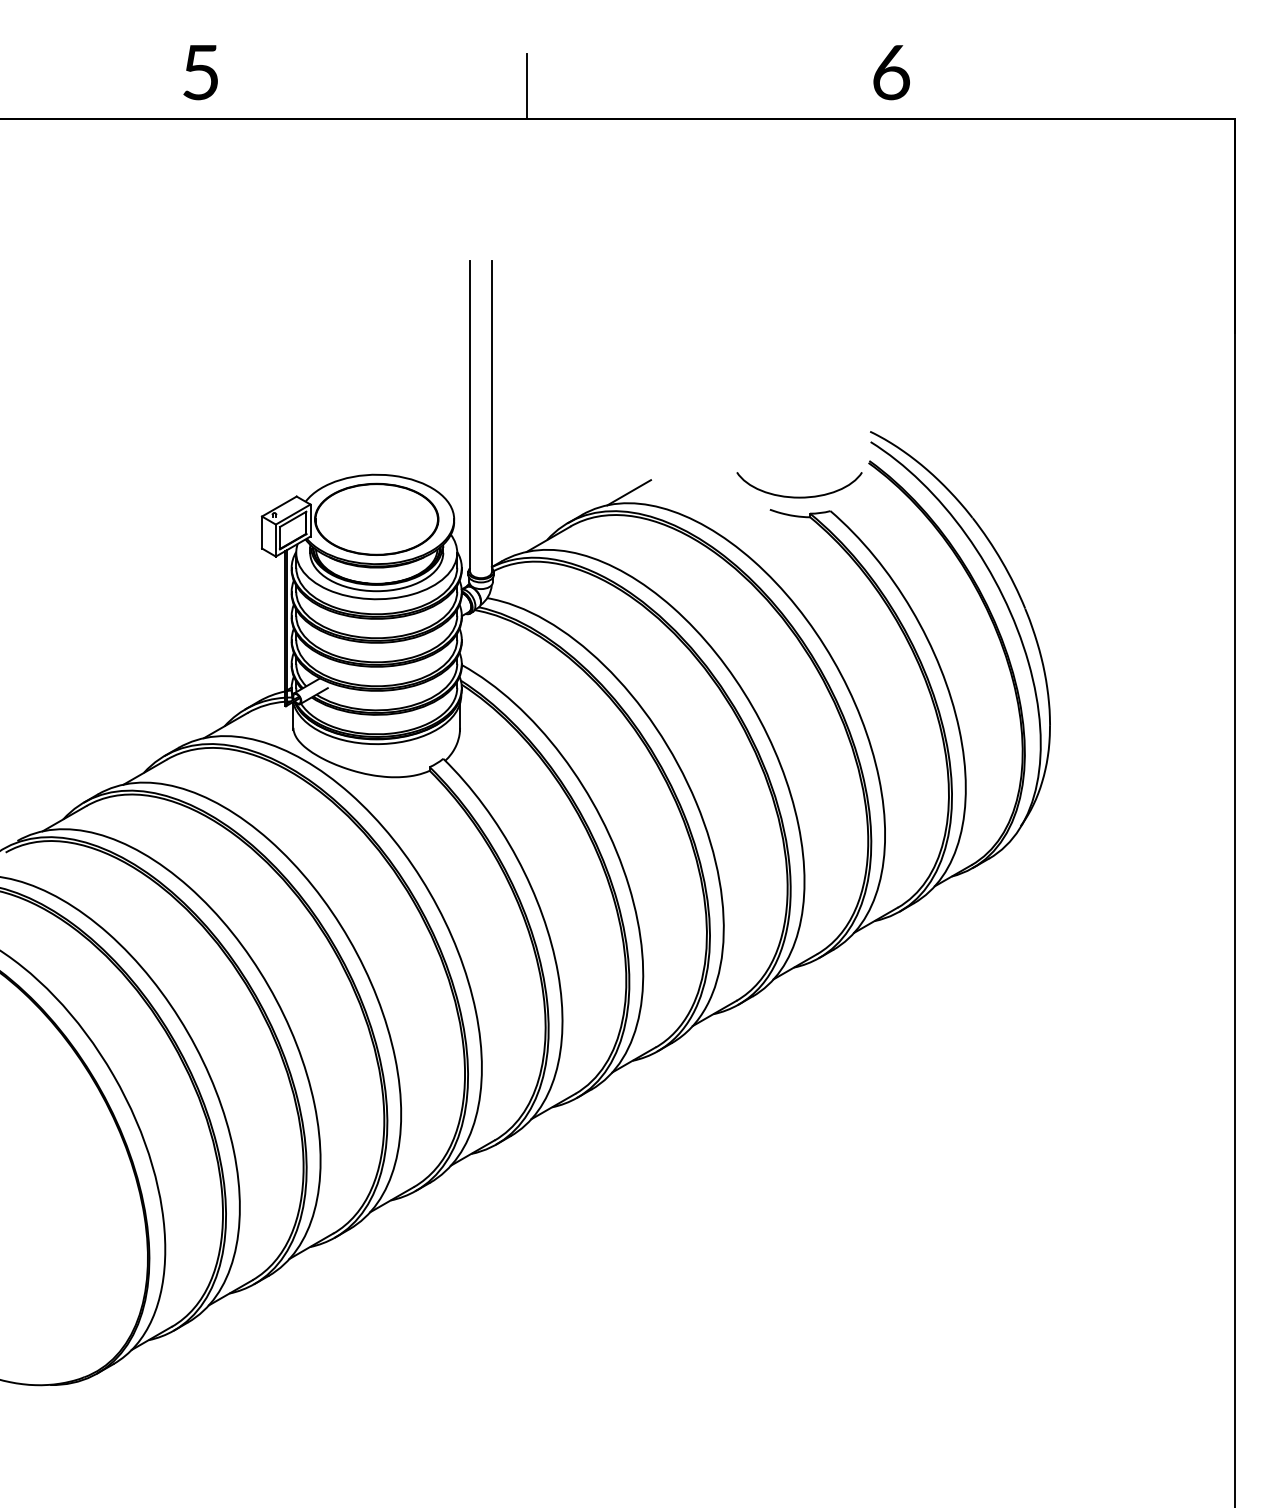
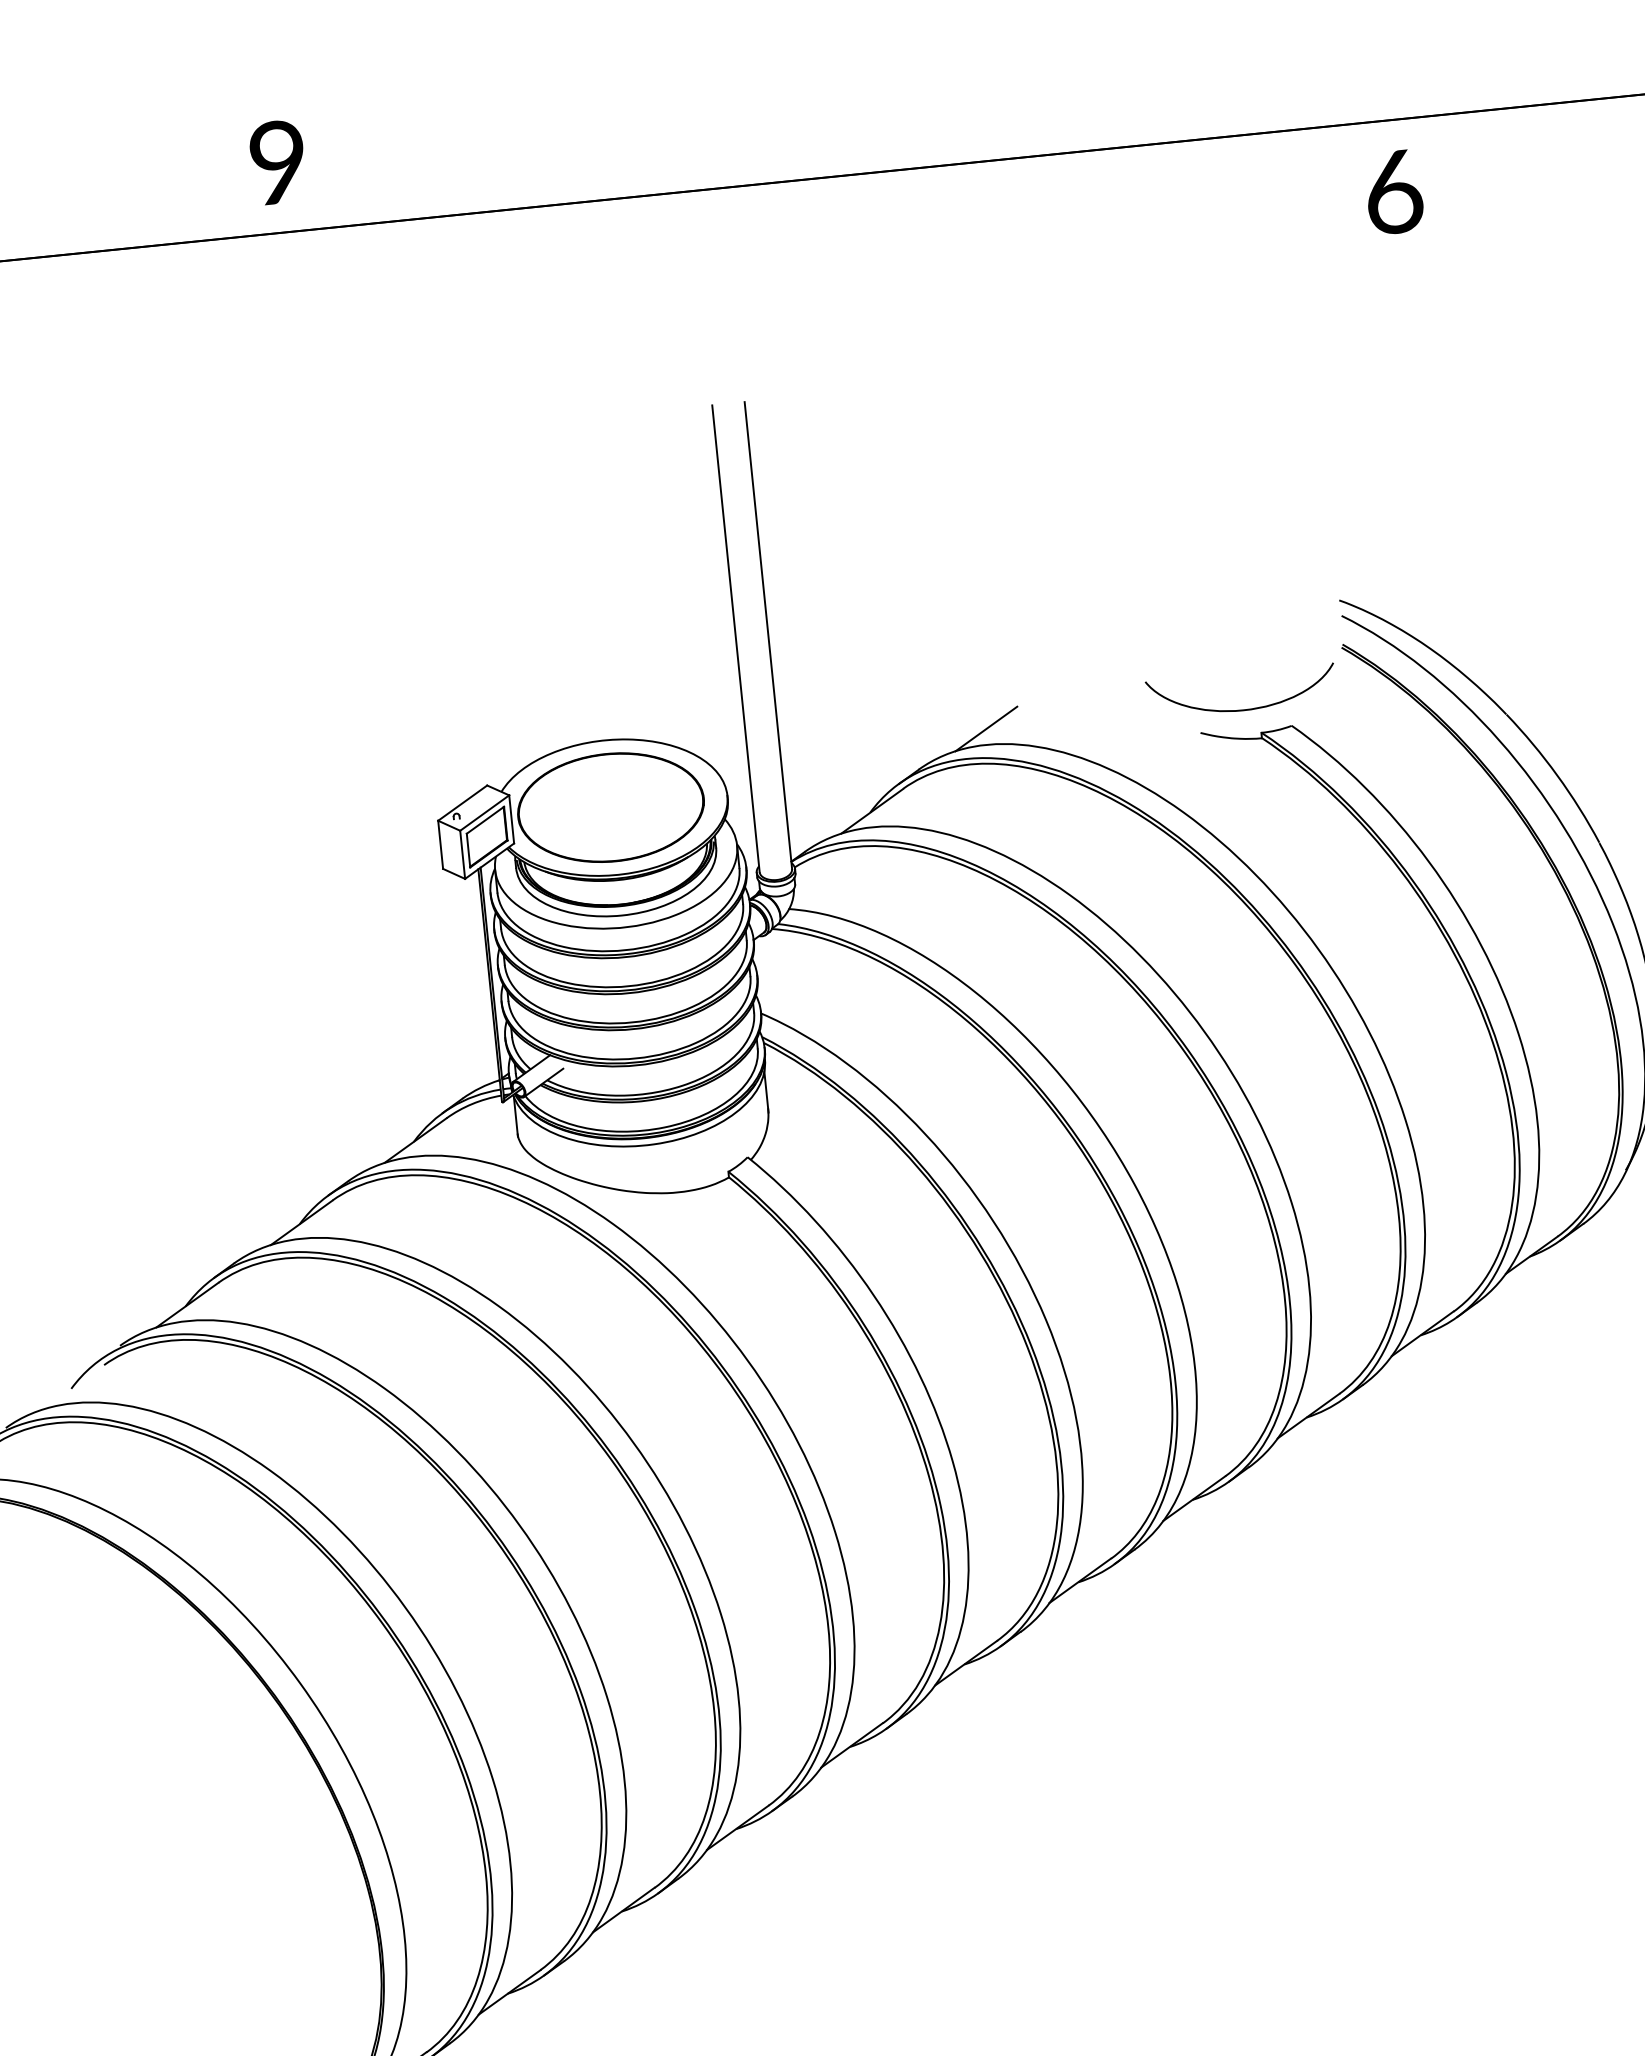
text: (200, 72) -> (277, 162), 5 -> 9
text: (891, 72) -> (1393, 192), moved
line: (526, 85) -> (769, 132), removed

